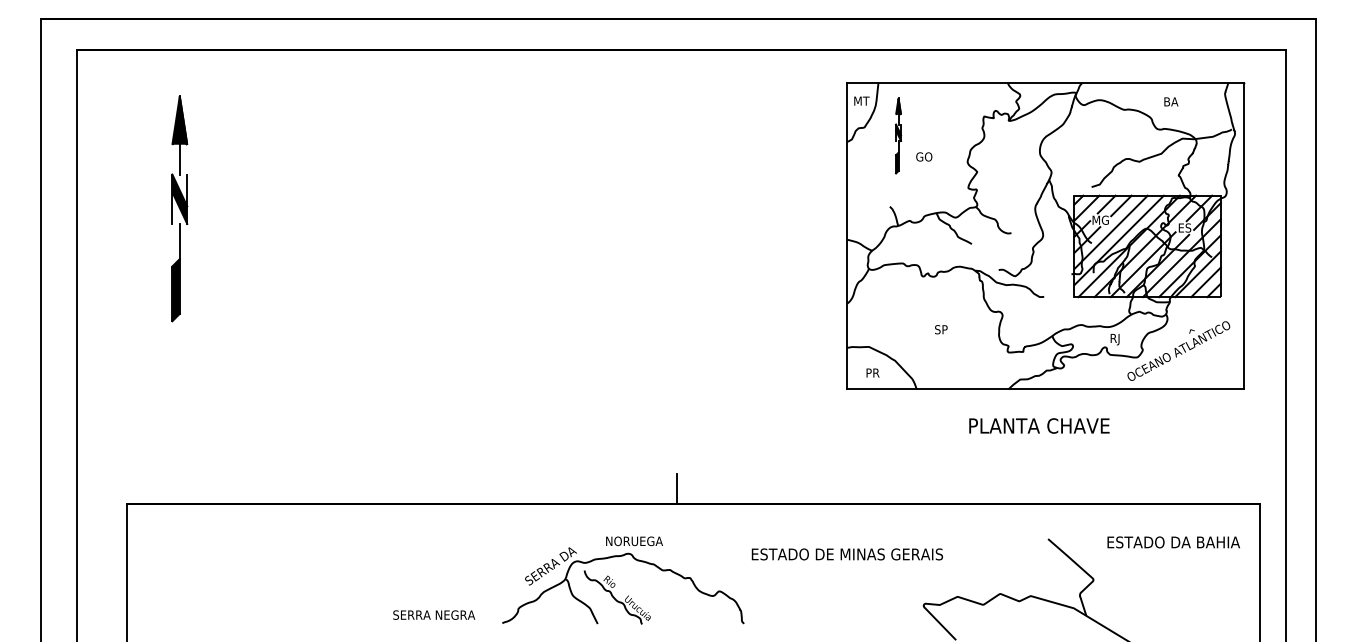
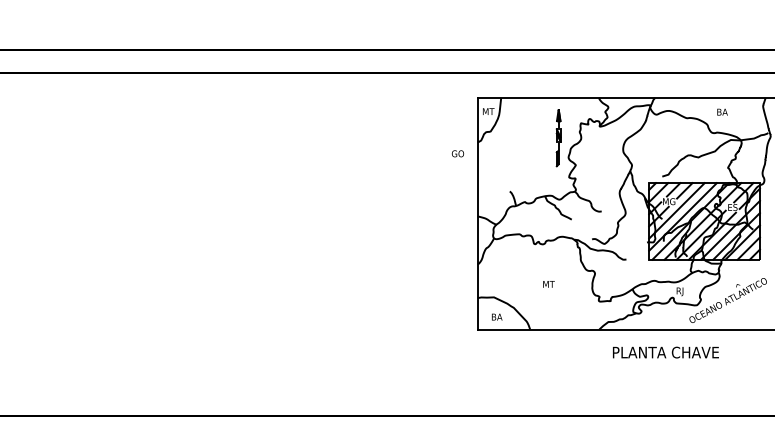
part: (898, 135) -> (558, 137), moved
text: (924, 156) -> (458, 153), moved
text: (941, 329) -> (548, 284), SP -> MT
text: (873, 372) -> (497, 316), PR -> BA
text: (1039, 425) -> (665, 352), moved
line: (676, 488) -> (348, 404), removed

